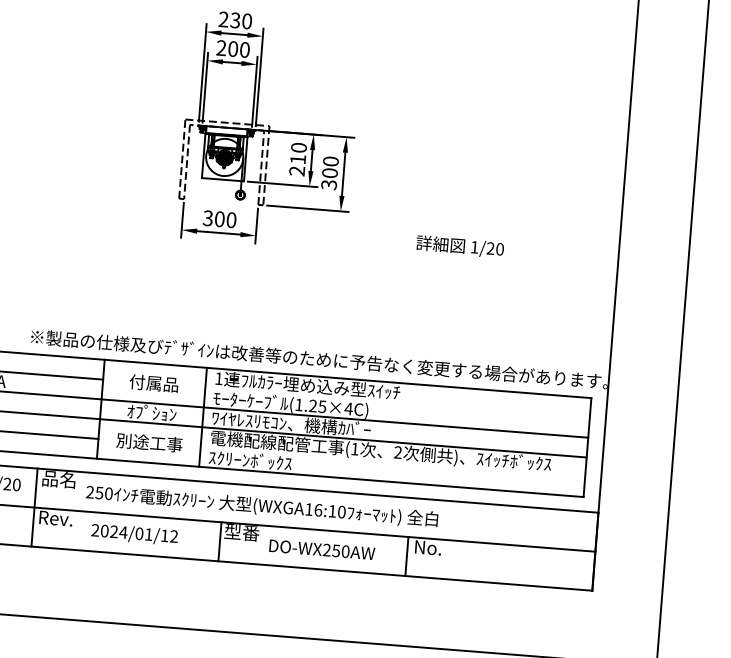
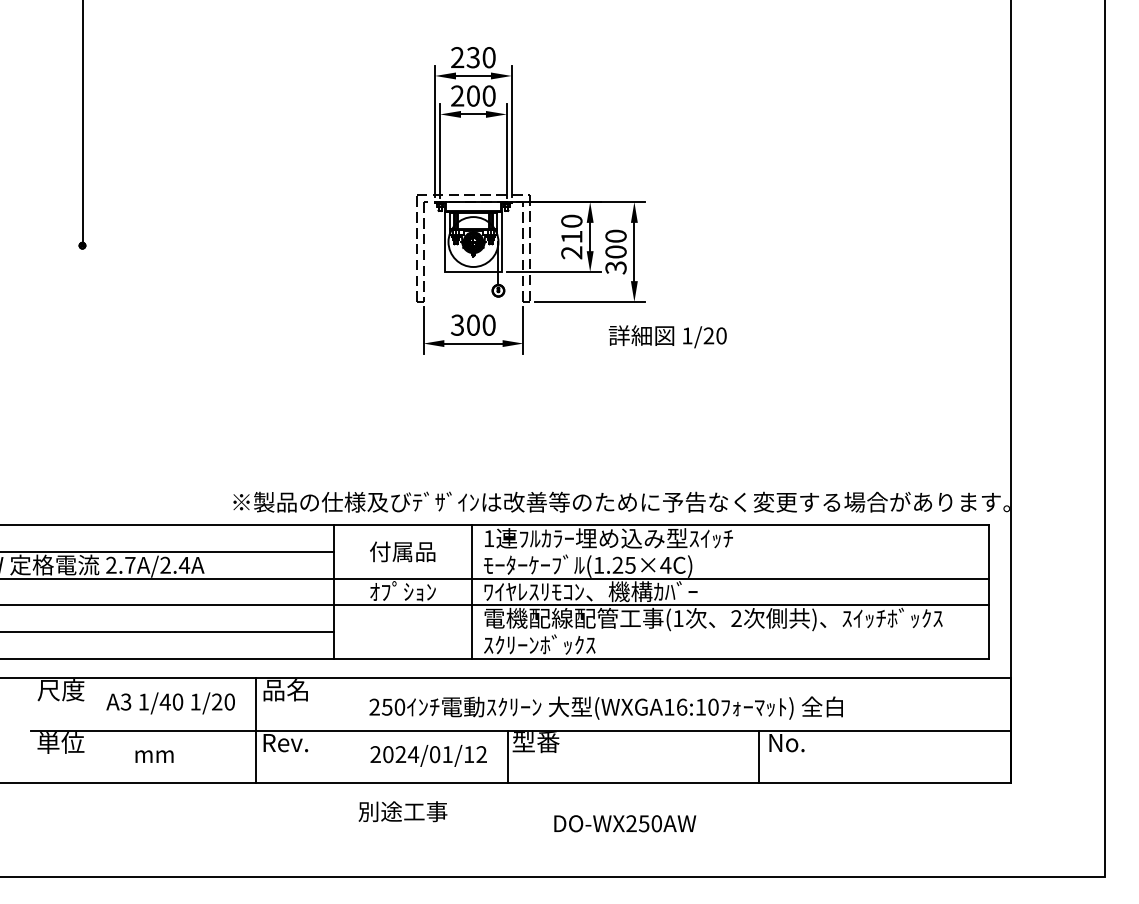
text: (459, 246) -> (667, 336), moved
text: (149, 442) -> (402, 811), moved
text: (261, 506) -> (605, 707), moved
text: (134, 534) -> (428, 755), moved
text: (322, 549) -> (625, 823), moved

